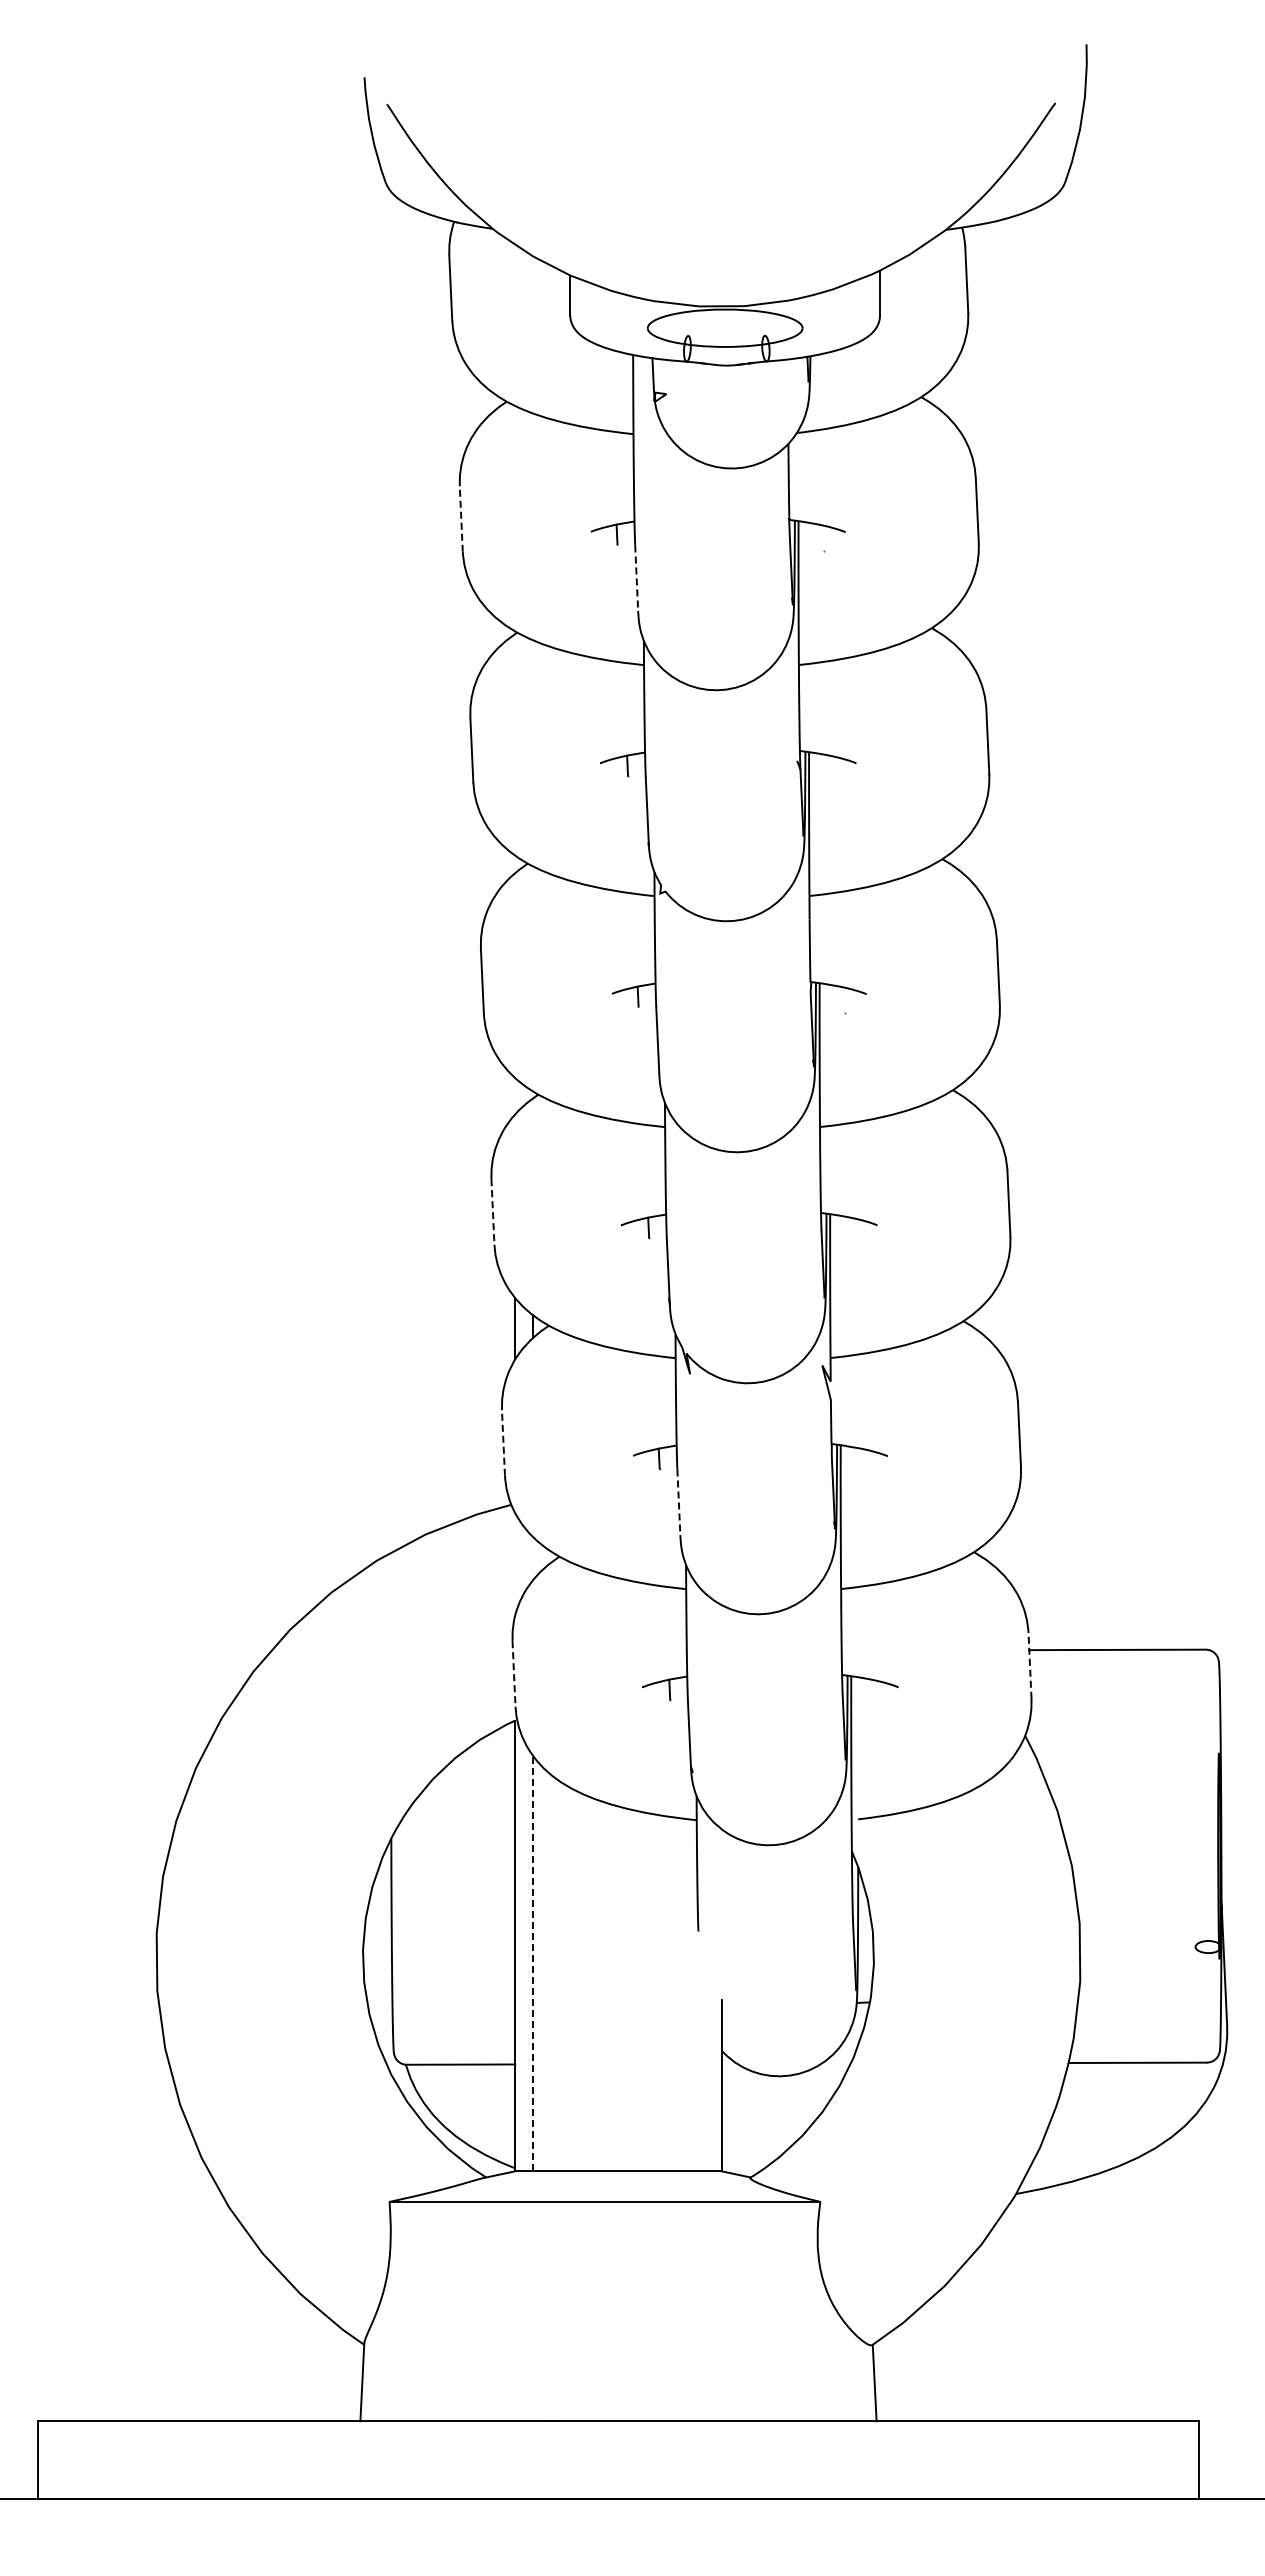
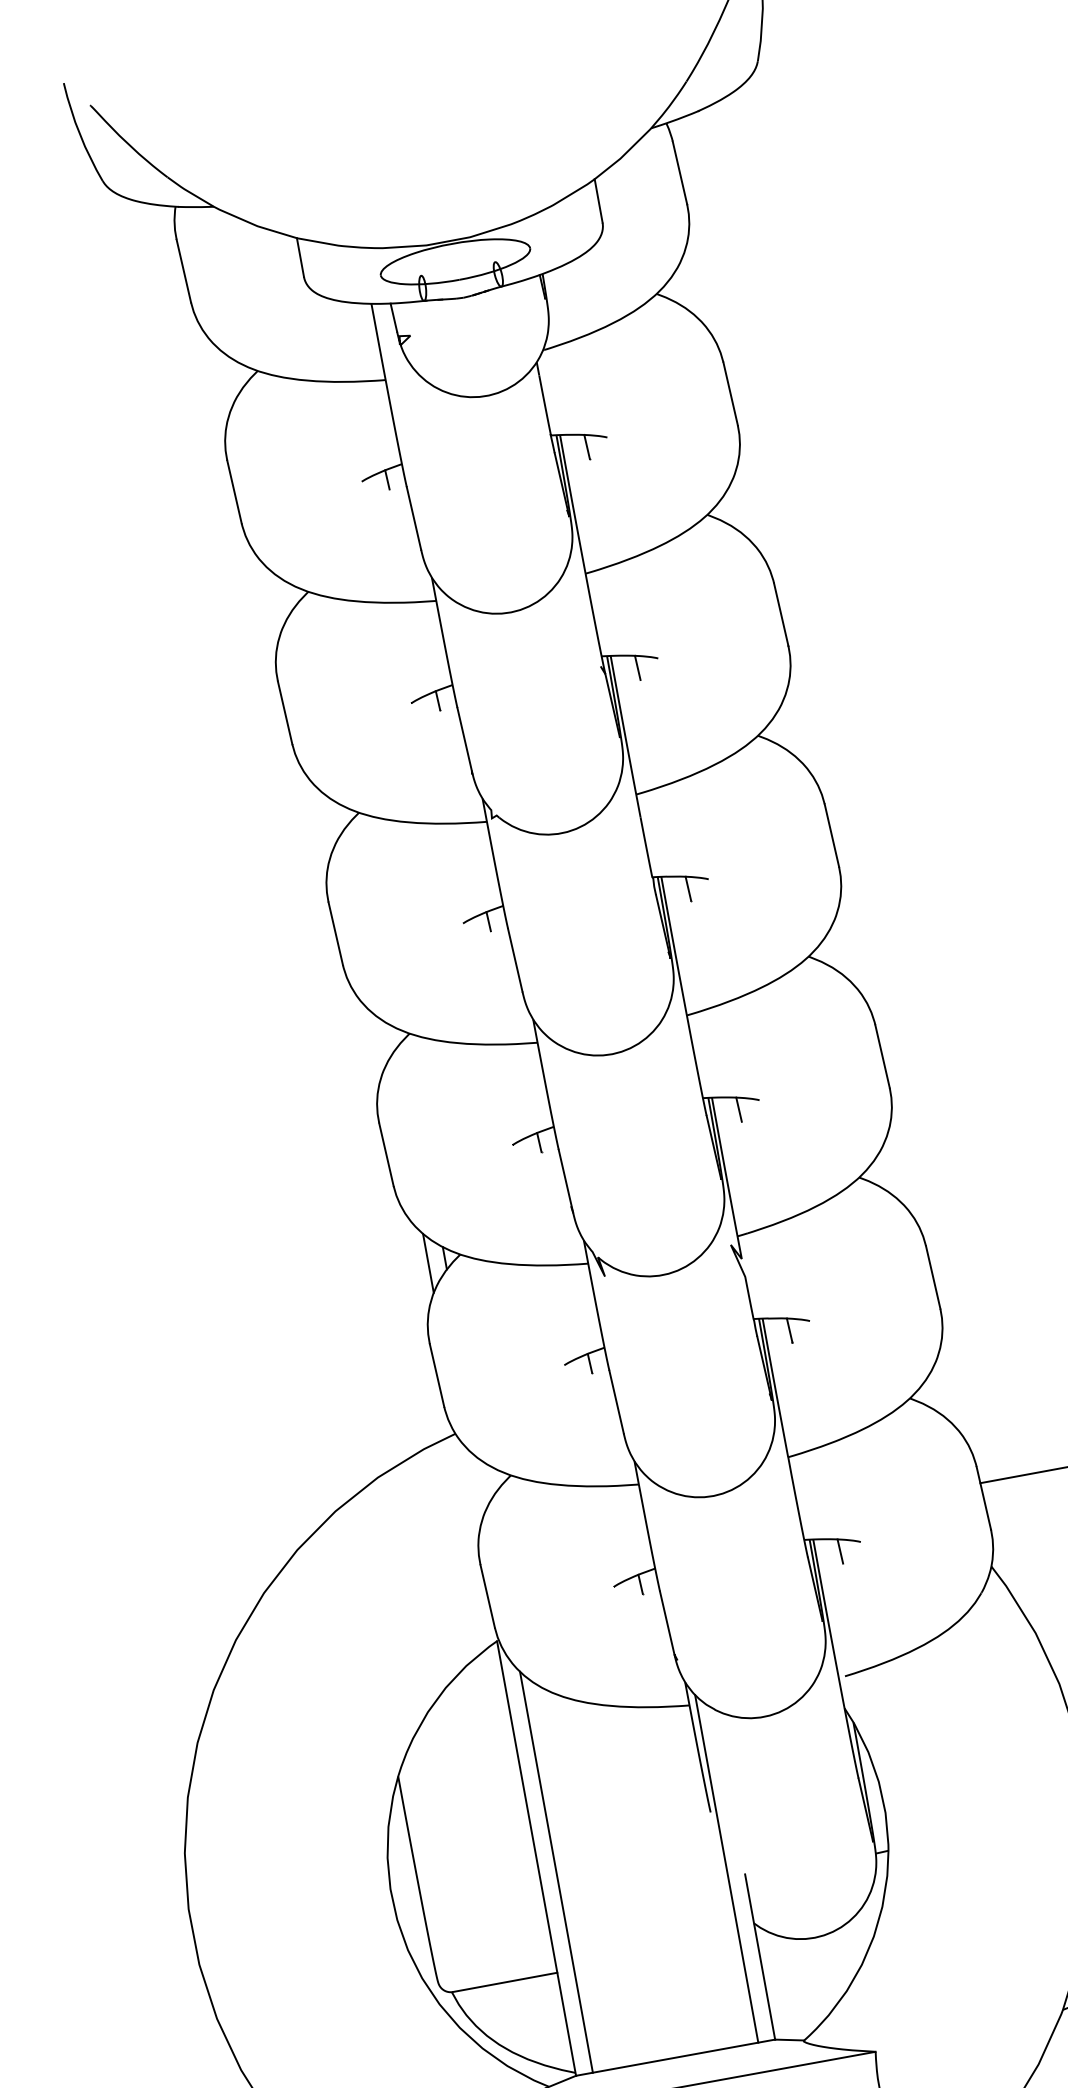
line: (461, 518) -> (234, 491), dashed -> solid
line: (823, 537) -> (586, 446), added
line: (636, 578) -> (413, 518), dashed -> solid
line: (833, 768) -> (637, 667), added
line: (844, 999) -> (688, 888), added
line: (492, 1211) -> (385, 1154), dashed -> solid
line: (854, 1230) -> (738, 1109), added
line: (503, 1442) -> (437, 1375), dashed -> solid
line: (865, 1461) -> (789, 1330), added
line: (678, 1502) -> (616, 1402), dashed -> solid
line: (1030, 1665) -> (984, 1497), dashed -> solid
line: (514, 1673) -> (488, 1595), dashed -> solid
line: (875, 1692) -> (839, 1550), added
line: (532, 1963) -> (556, 1872), dashed -> solid
line: (704, 1990) -> (726, 1868), added

